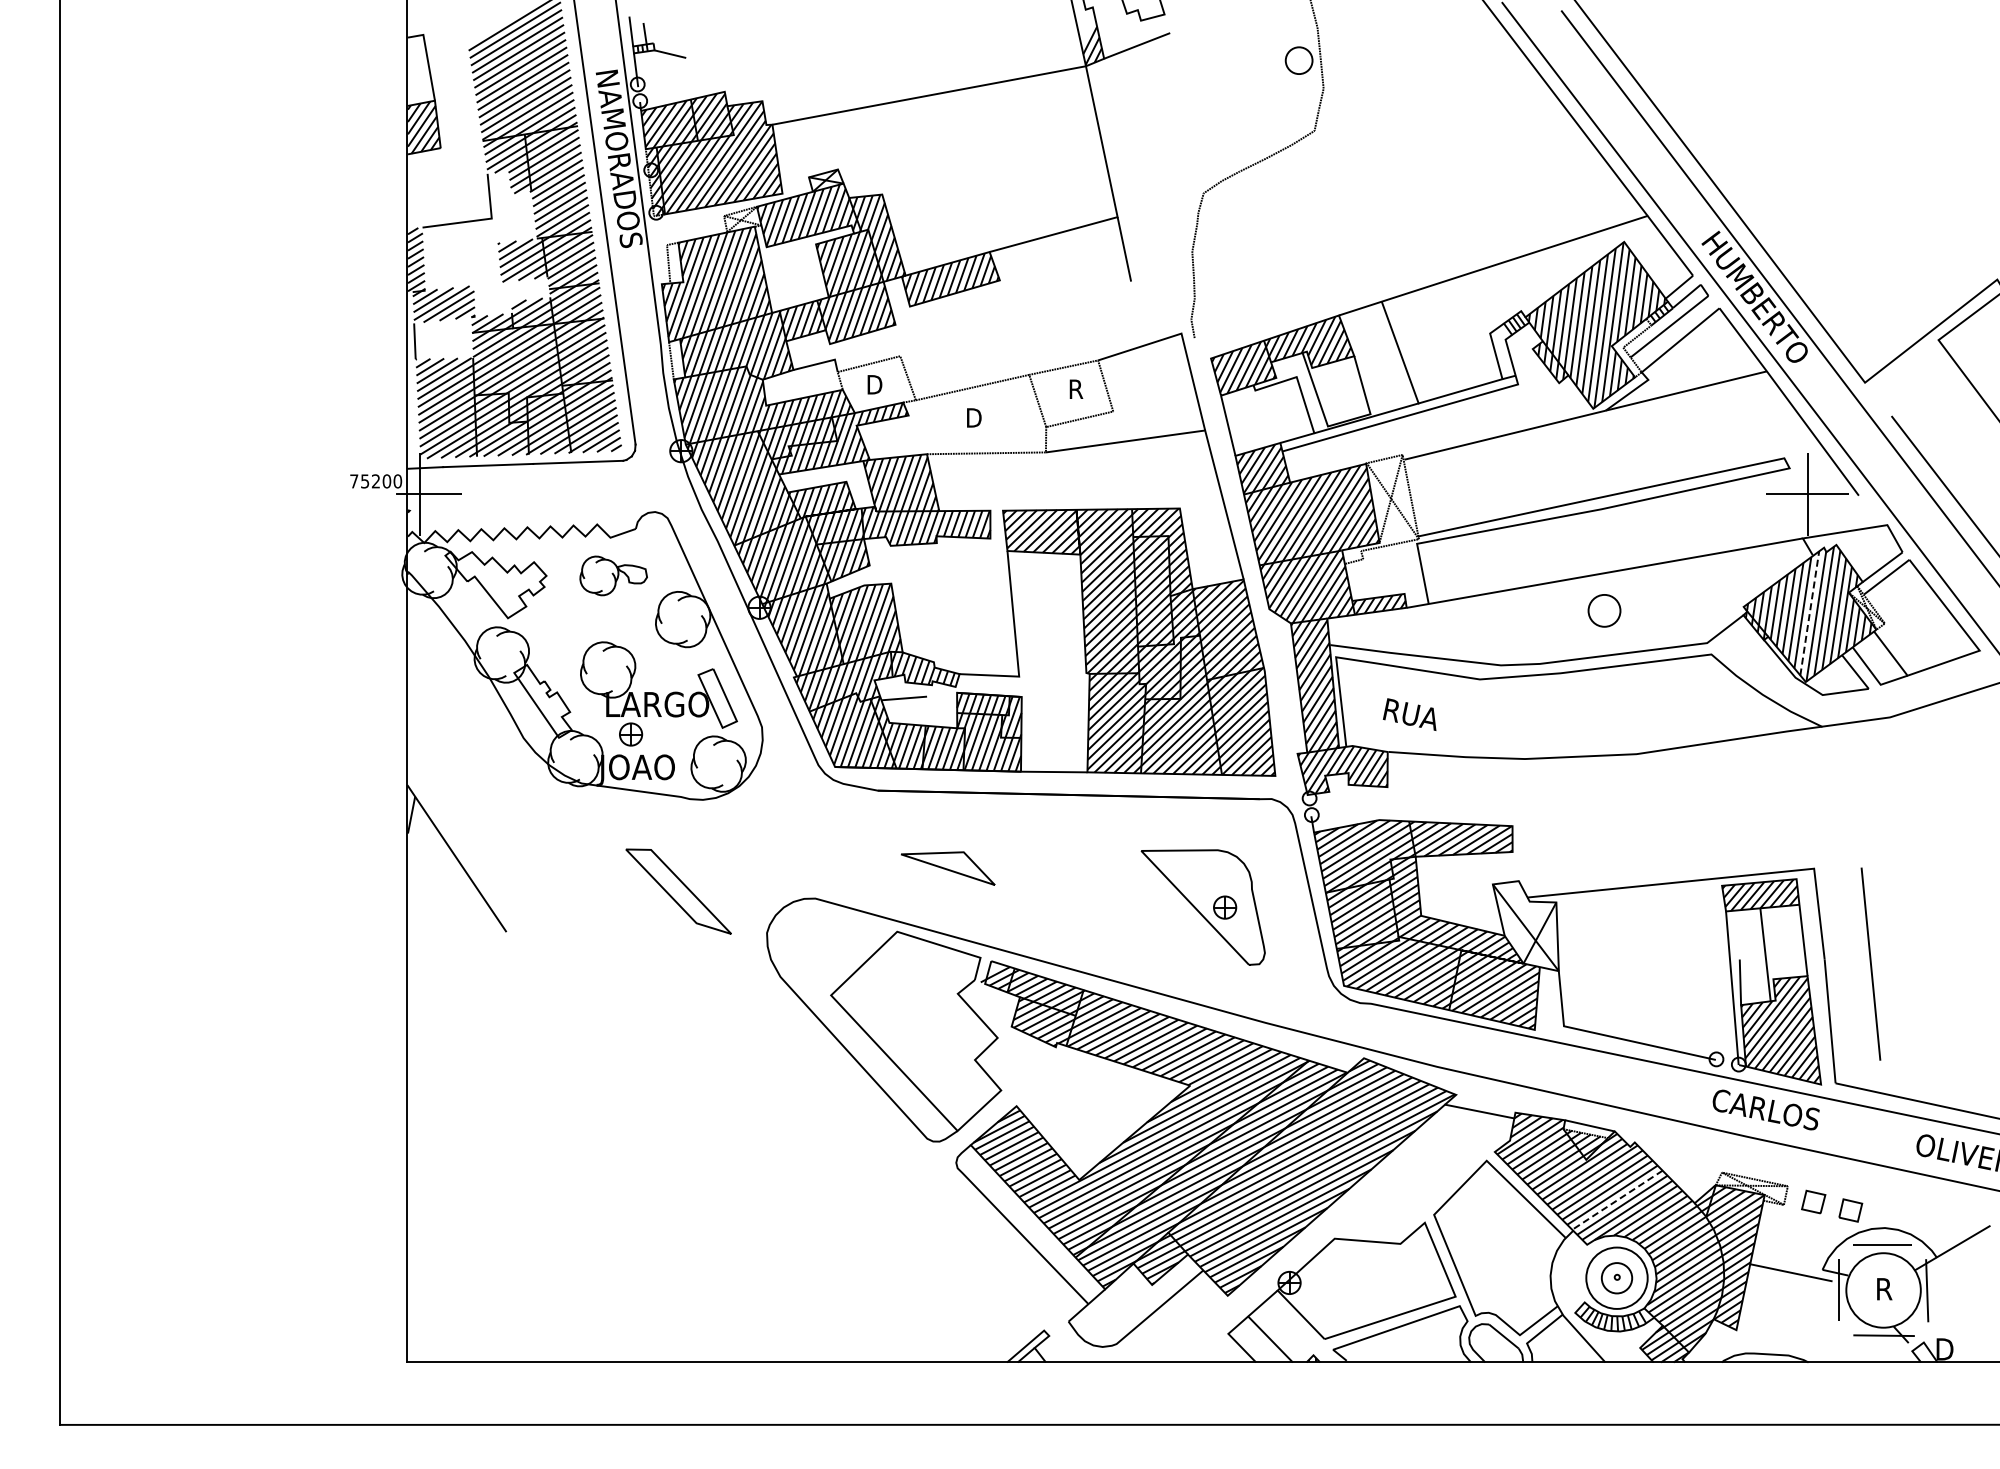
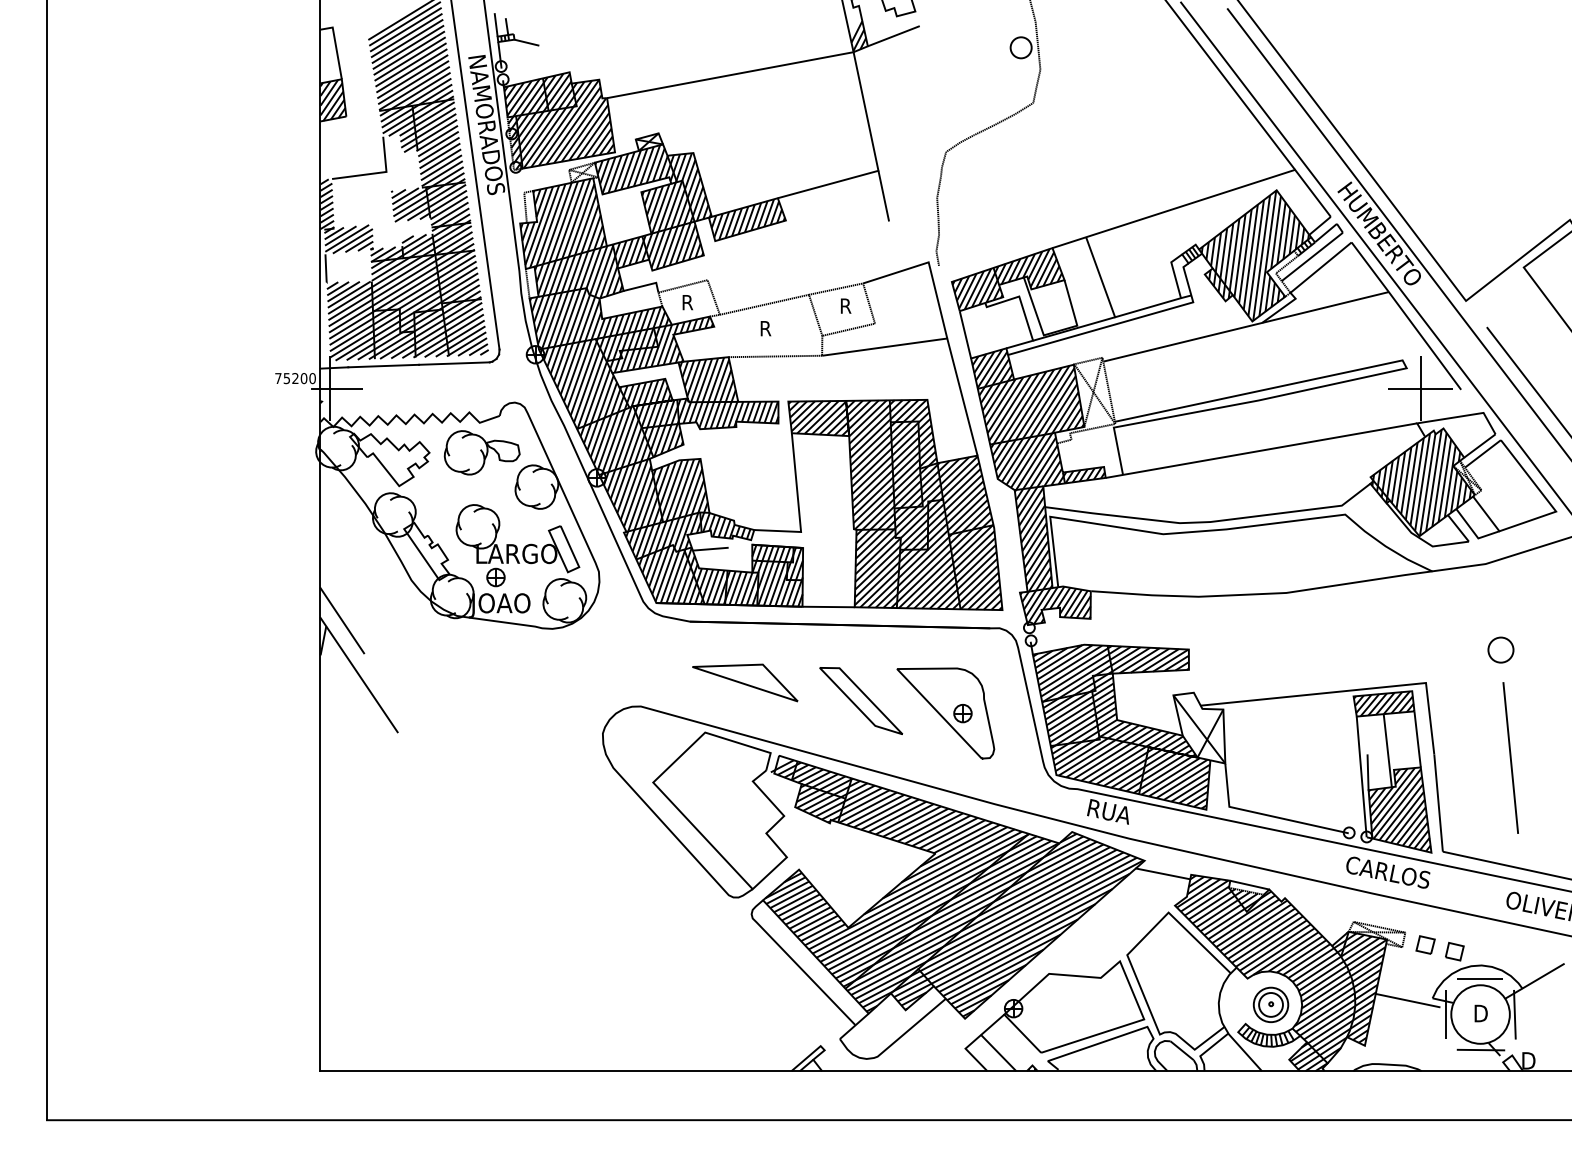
text: (874, 384) -> (687, 302), D -> R
text: (974, 417) -> (765, 328), D -> R
part: (613, 575) -> (482, 452), size x1.43
circle: (1604, 610) -> (1500, 649), moved
line: (1809, 613) -> (1422, 482), dashed -> solid
text: (1409, 714) -> (1107, 811), moved
line: (435, 789) -> (342, 620), added
part: (947, 868) -> (744, 682), size x1.43
part: (678, 891) -> (861, 700), moved
line: (1870, 963) -> (1510, 757), moved
line: (1617, 1200) -> (1271, 943), dashed -> solid
circle: (1616, 1278) -> (1270, 1005), size x0.71
text: (1884, 1289) -> (1481, 1013), R -> D

